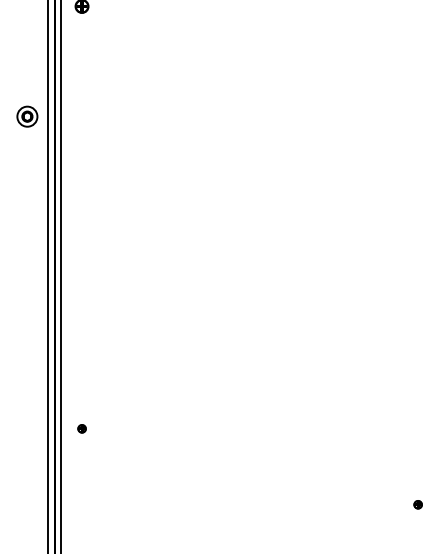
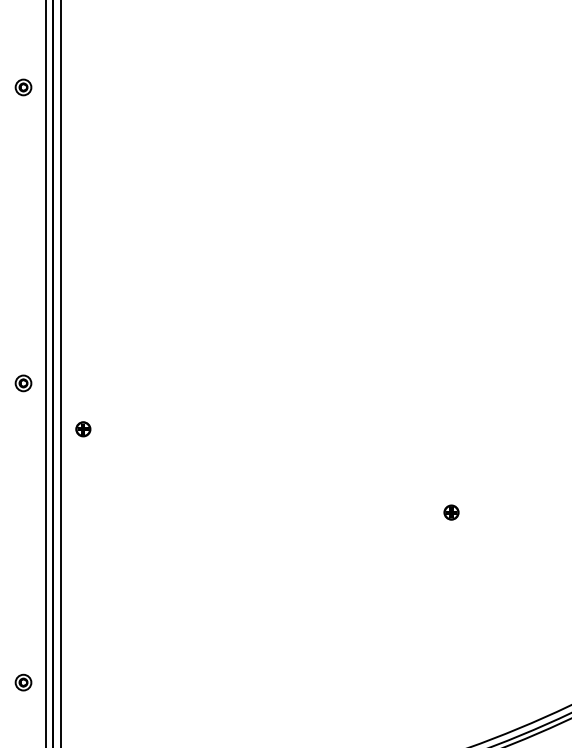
part: (27, 116) -> (23, 87), size x0.71
part: (27, 386) -> (23, 383), added
part: (82, 428) -> (83, 429), size x1.67
part: (418, 504) -> (451, 512), size x1.67

